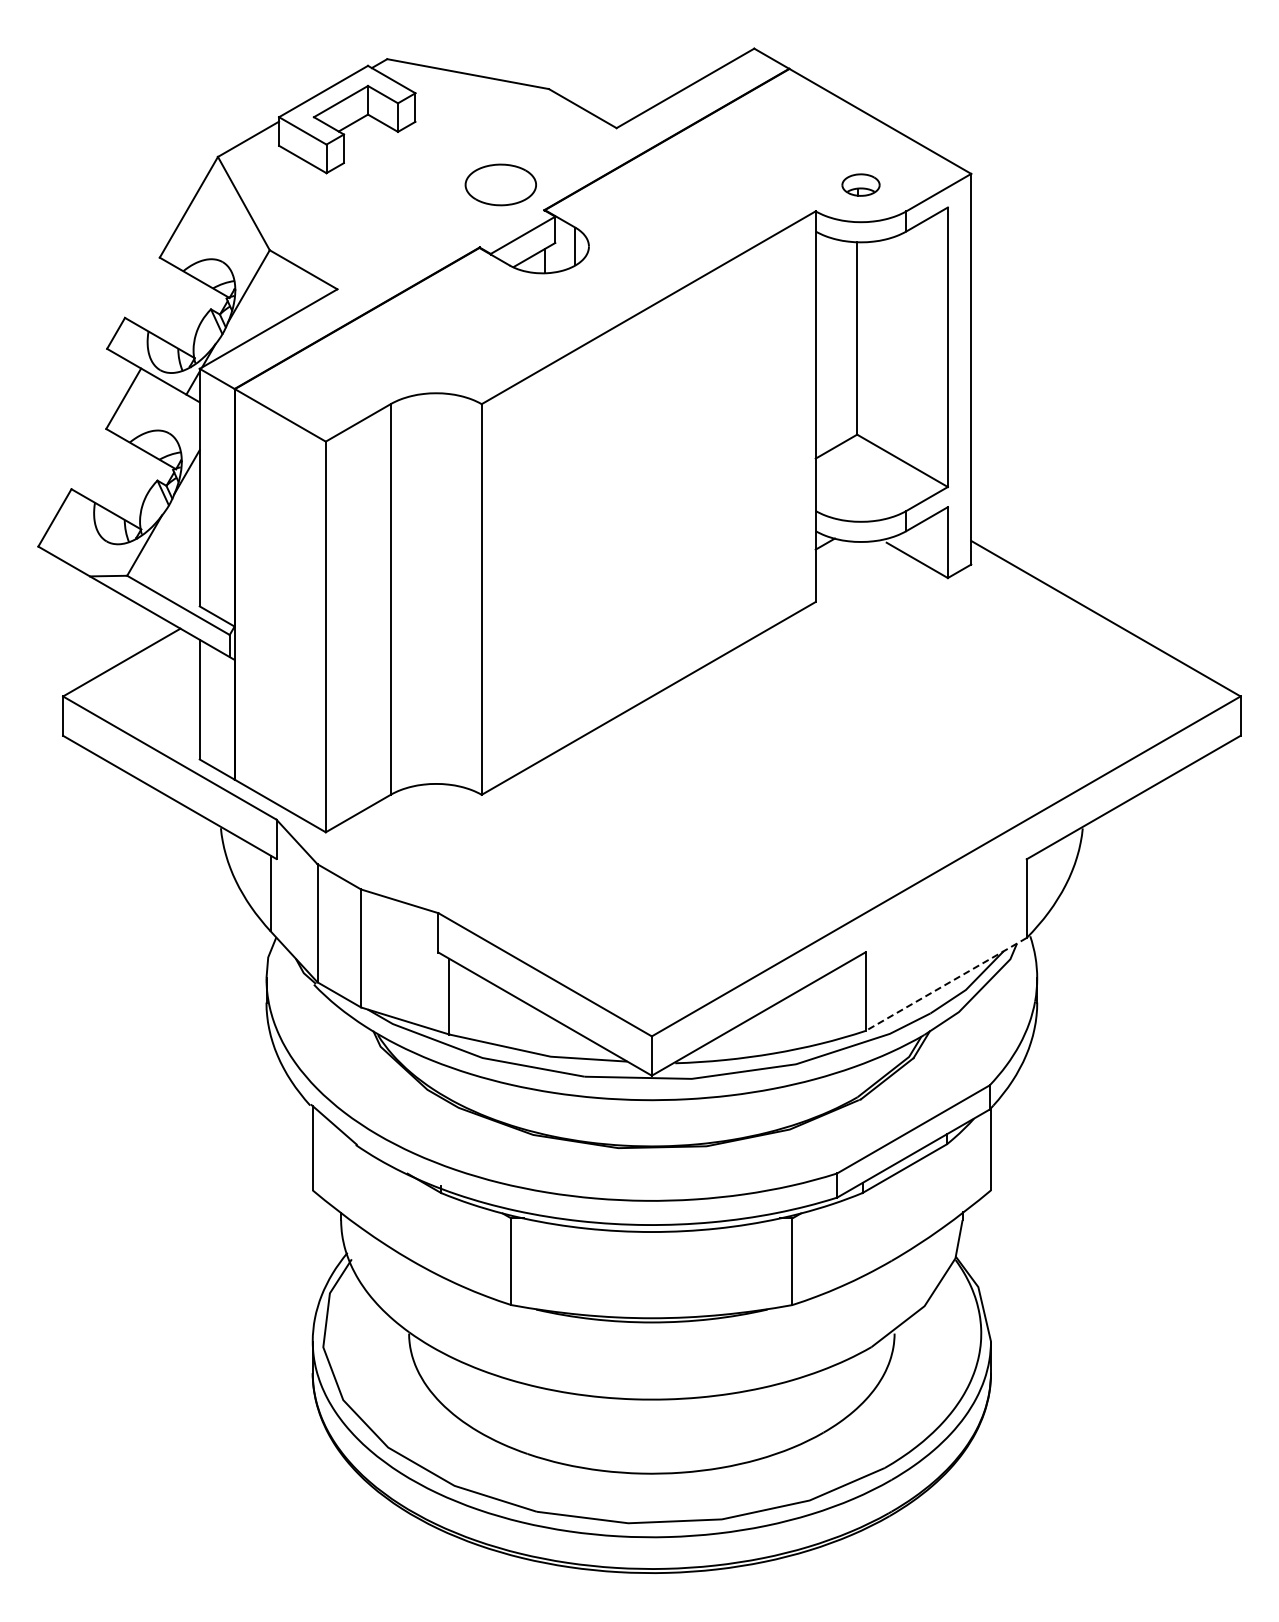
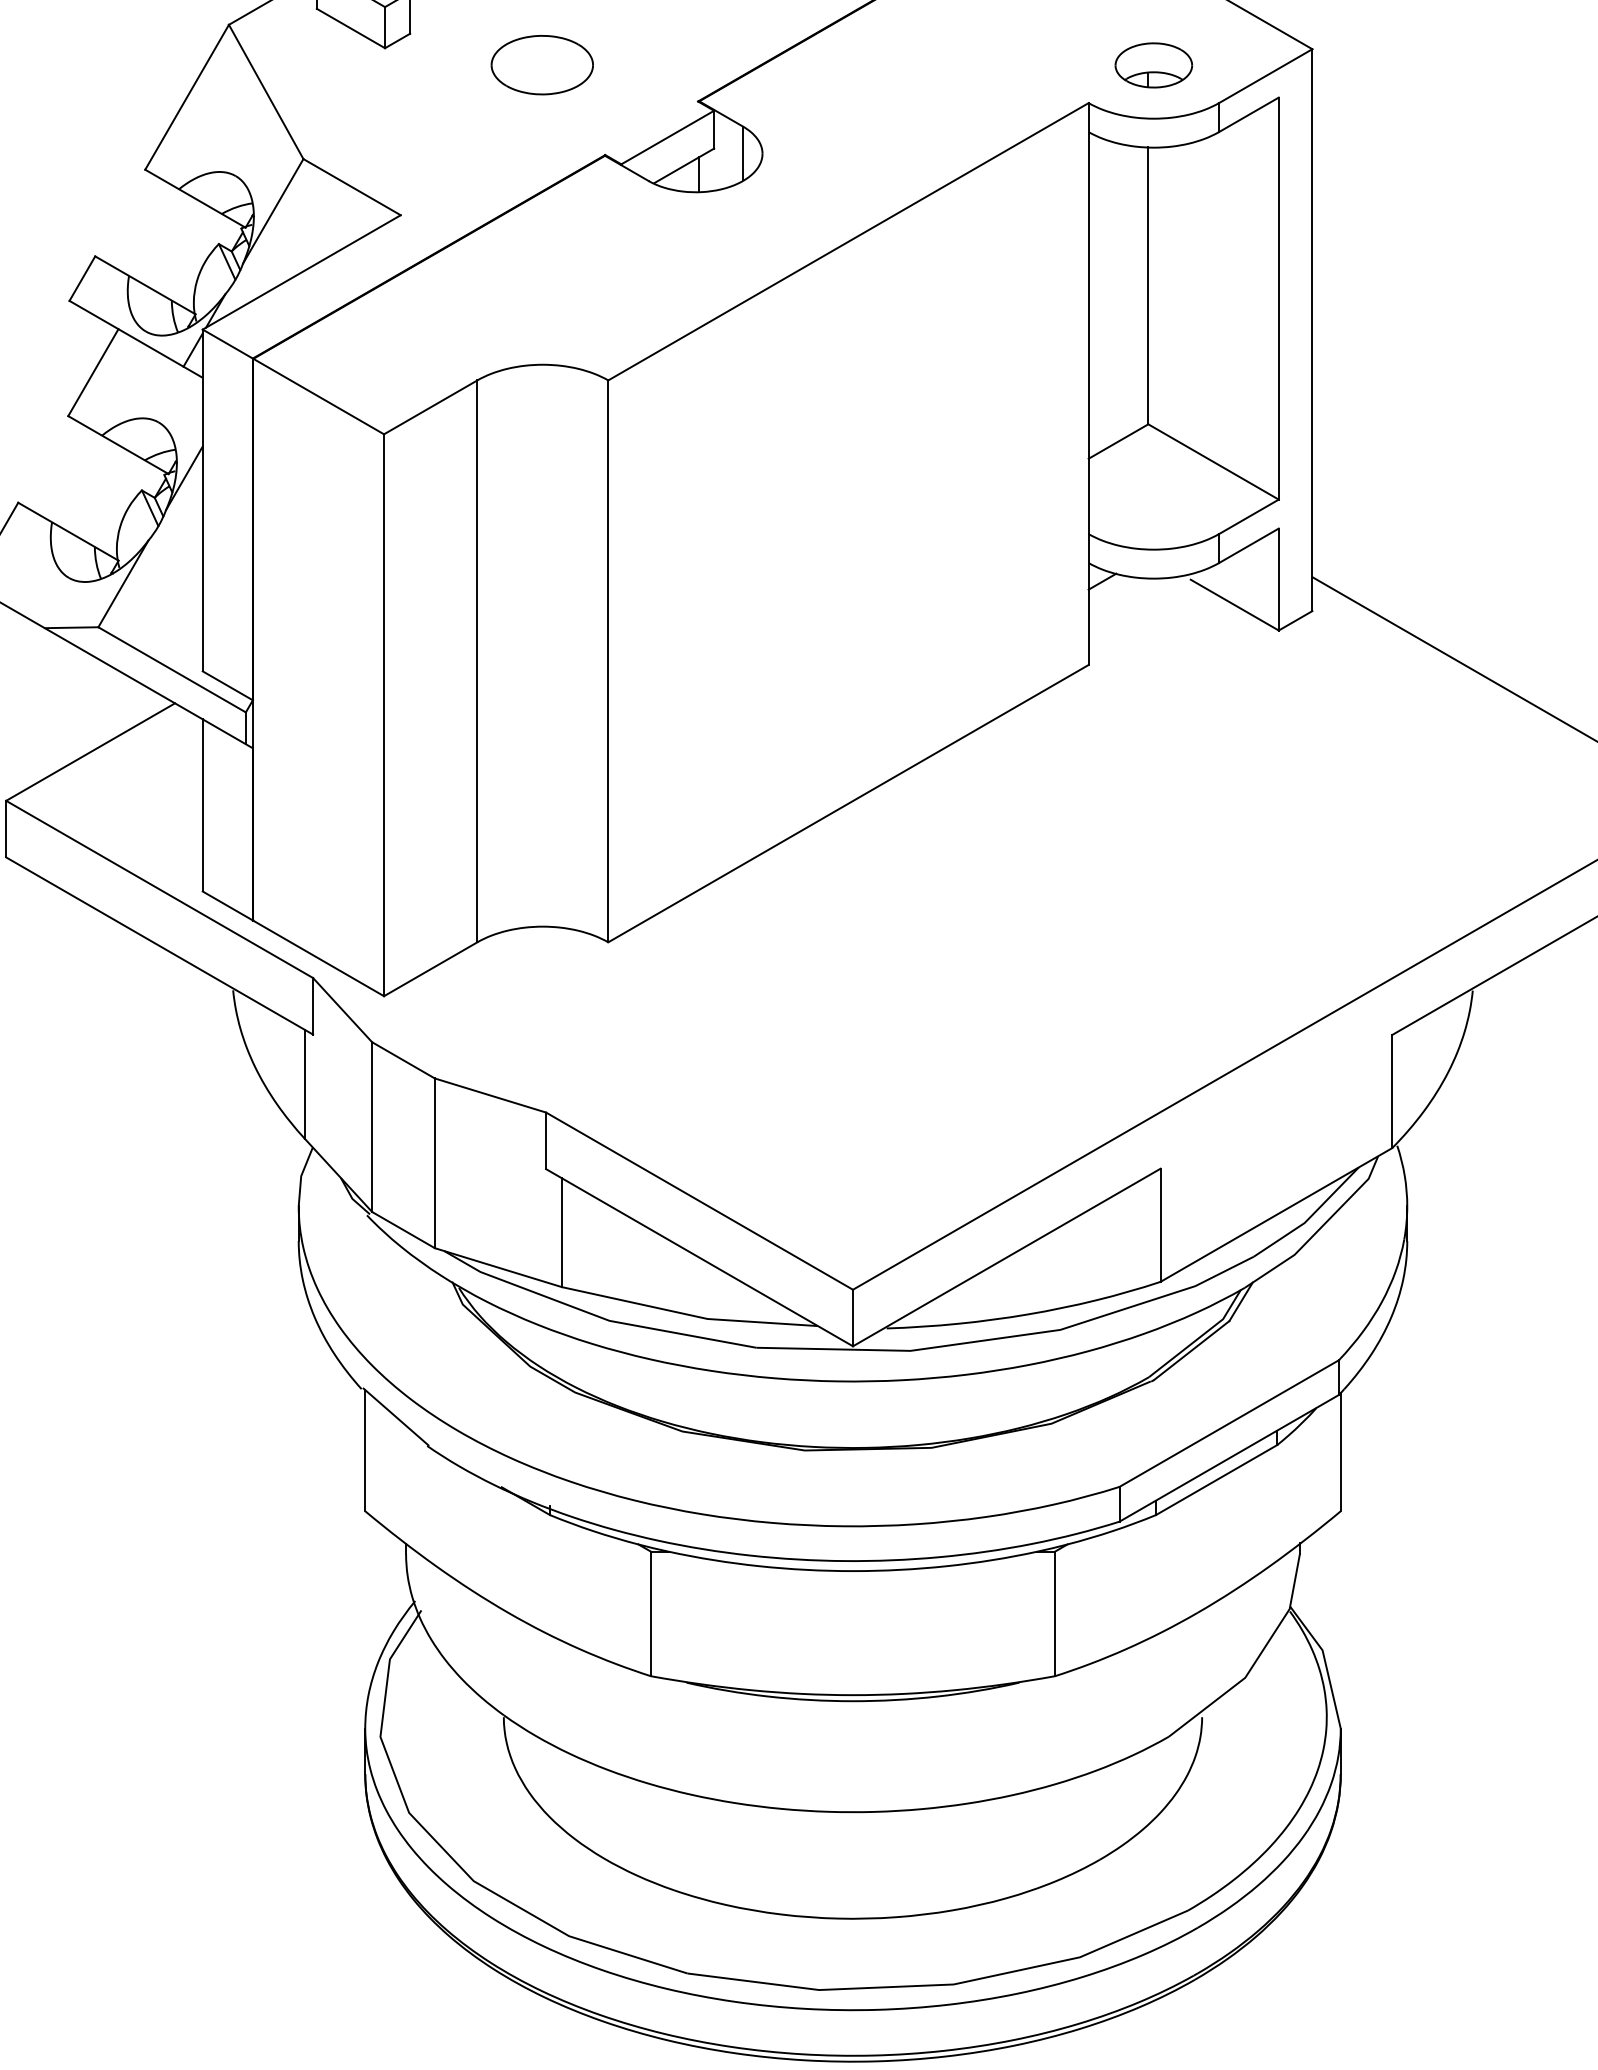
part: (500, 184) -> (541, 64), moved
part: (860, 184) -> (1153, 64), size x1.43
line: (946, 984) -> (1276, 1215), dashed -> solid

